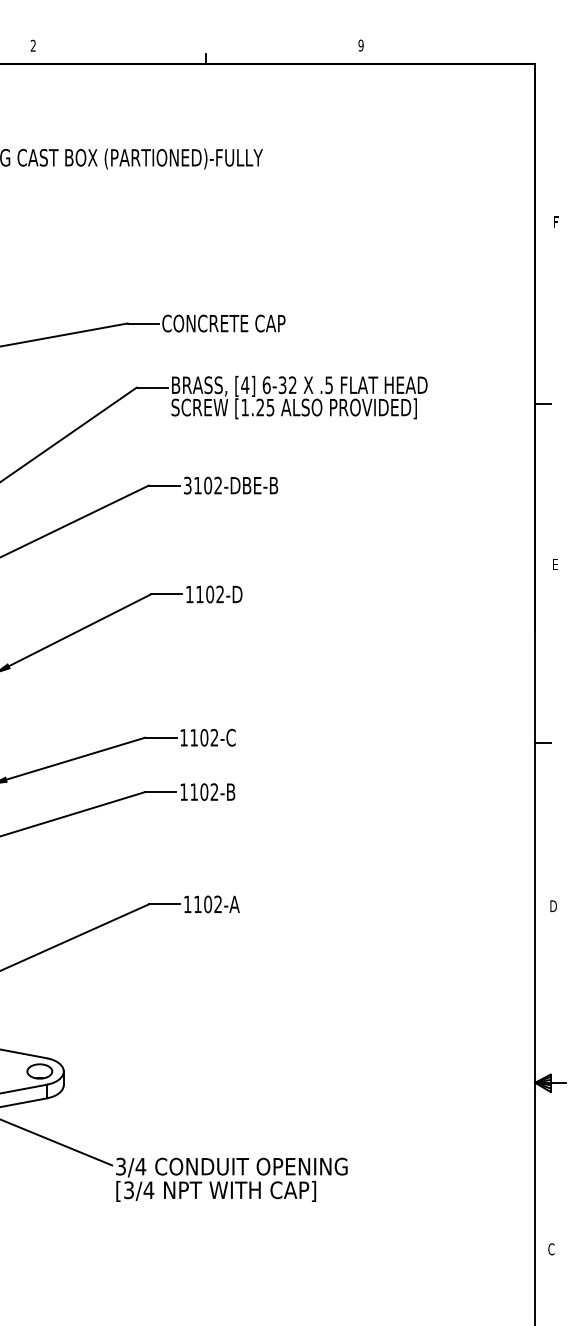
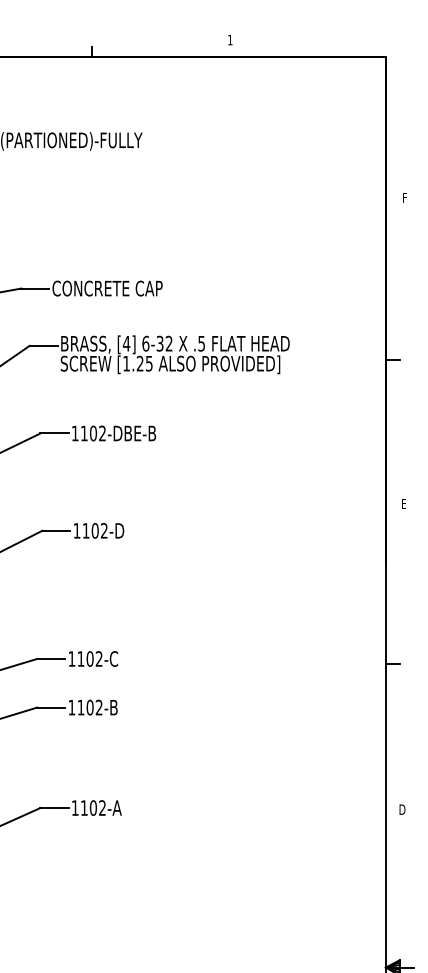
text: (360, 45) -> (229, 39), 9 -> 1
text: (187, 485) -> (75, 433), 3102-DBE-B -> 1102-DBE-B

